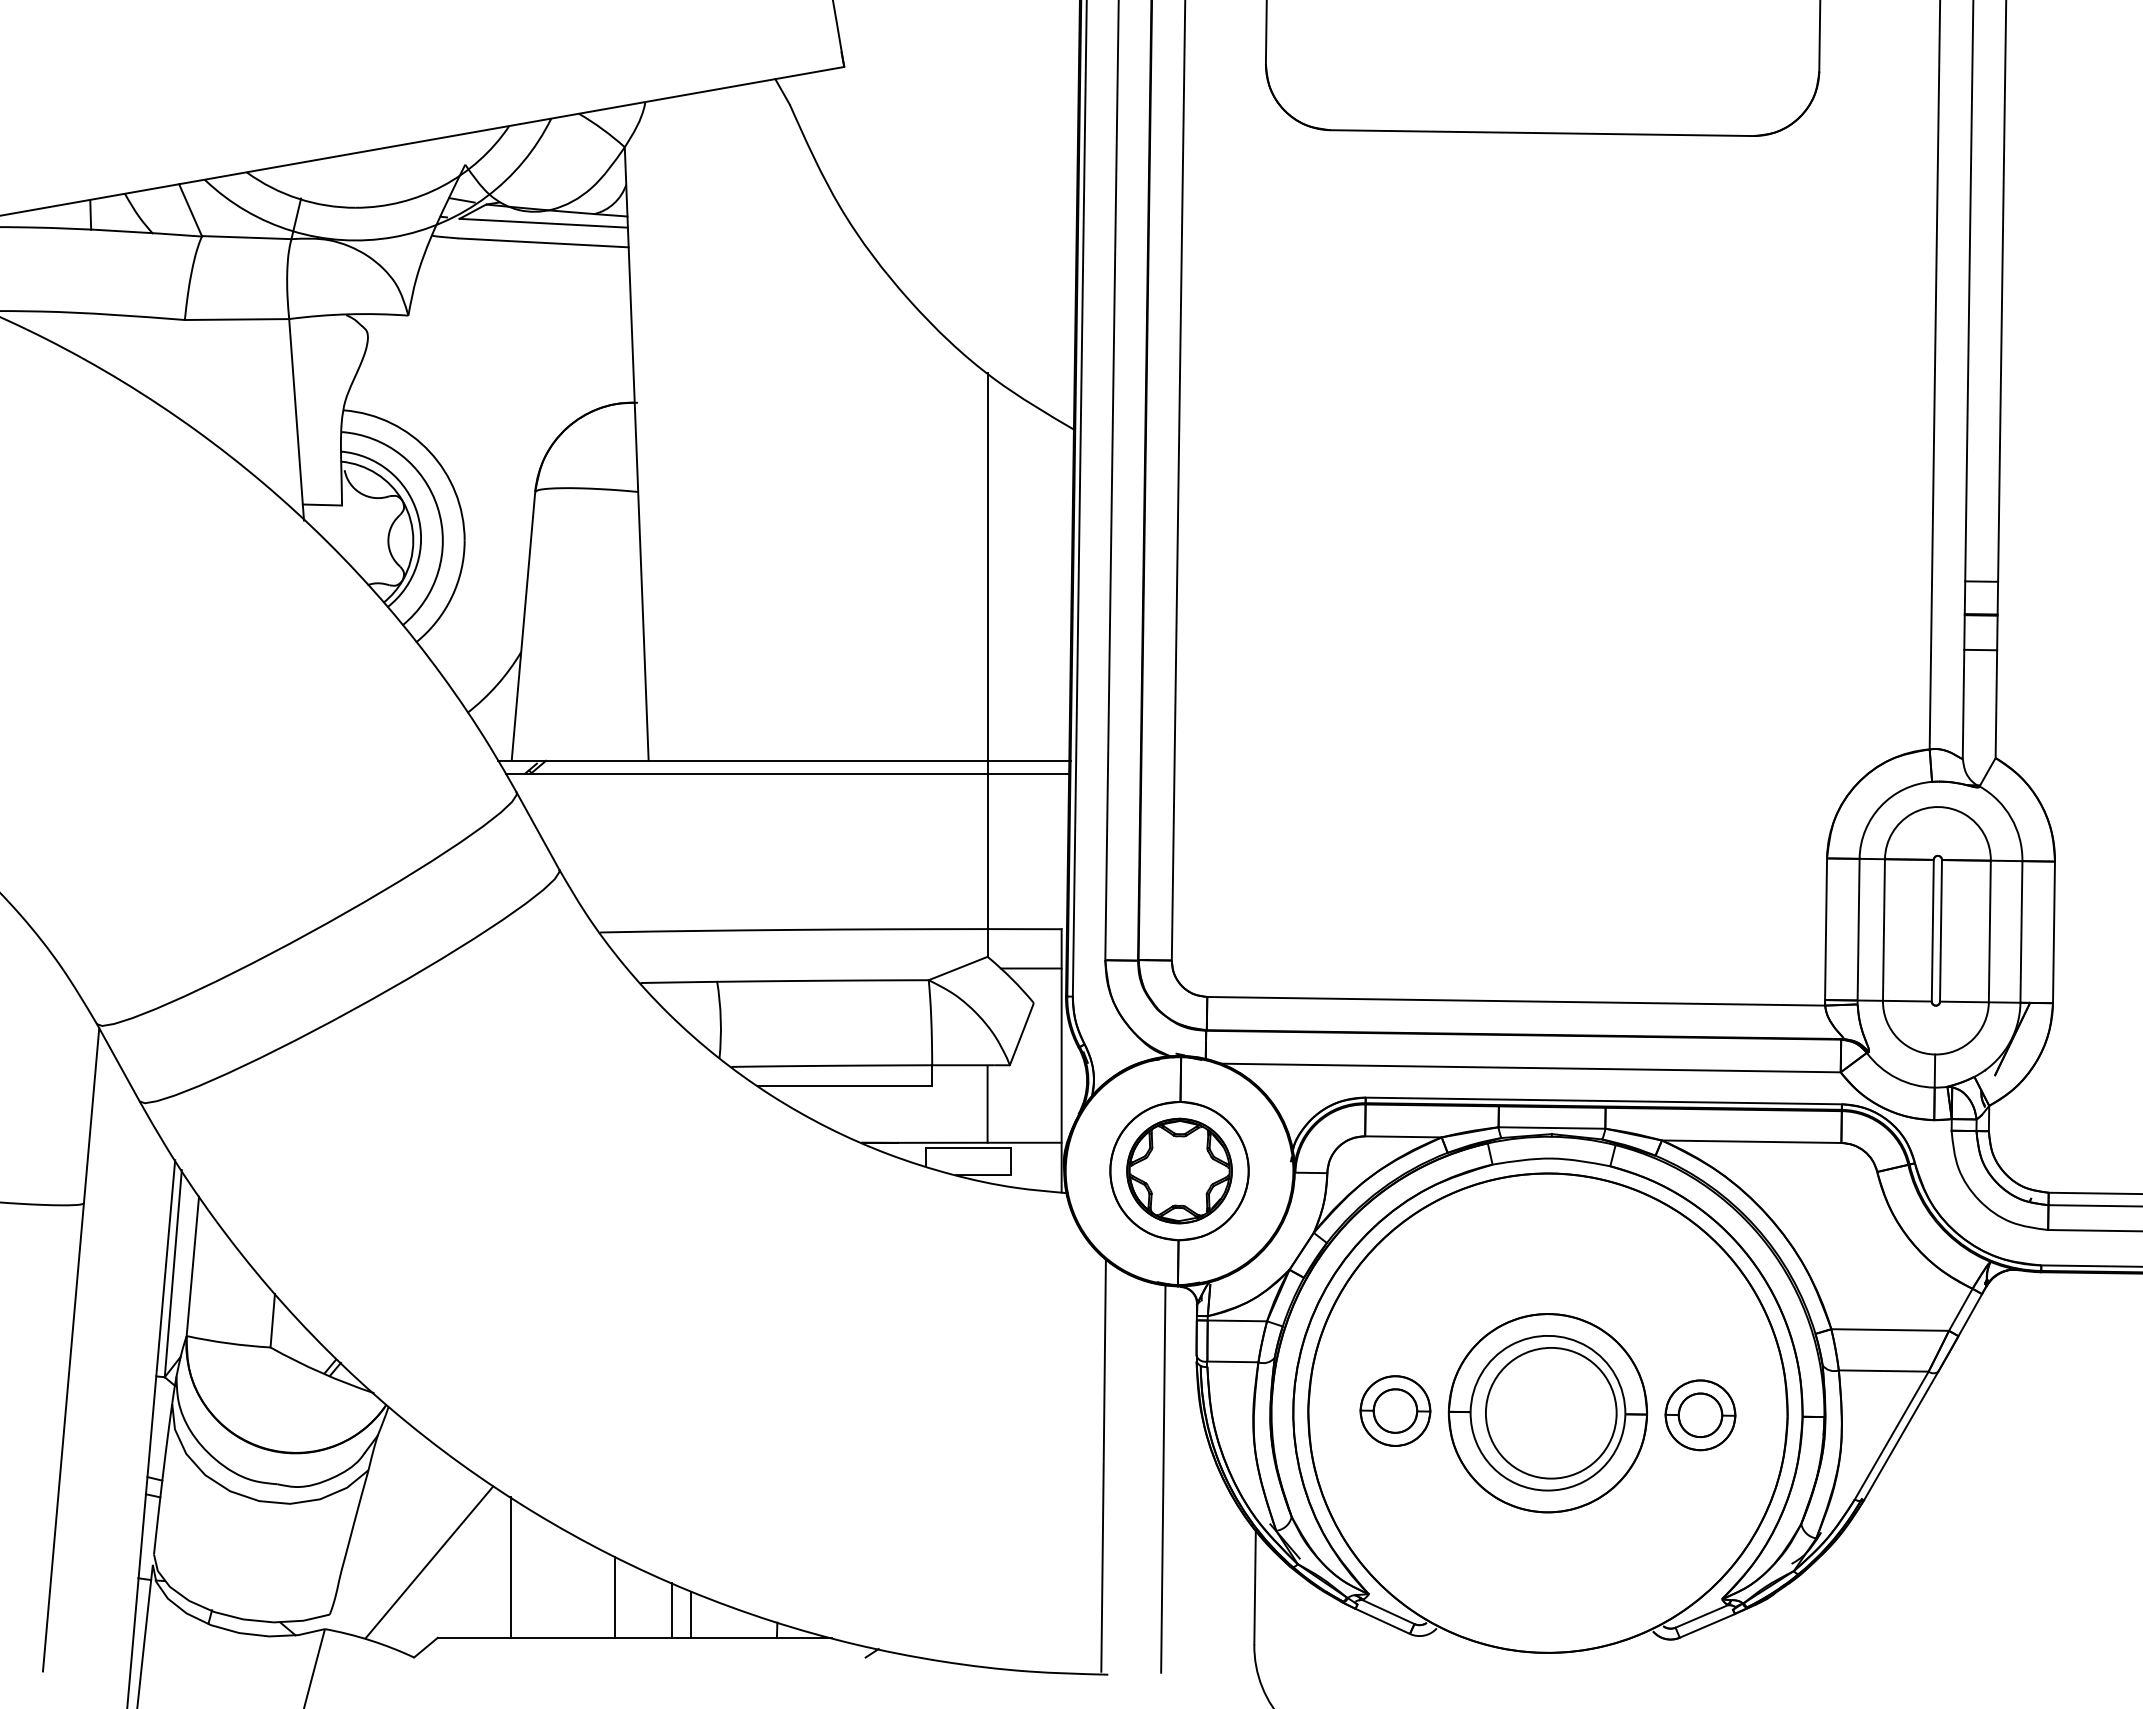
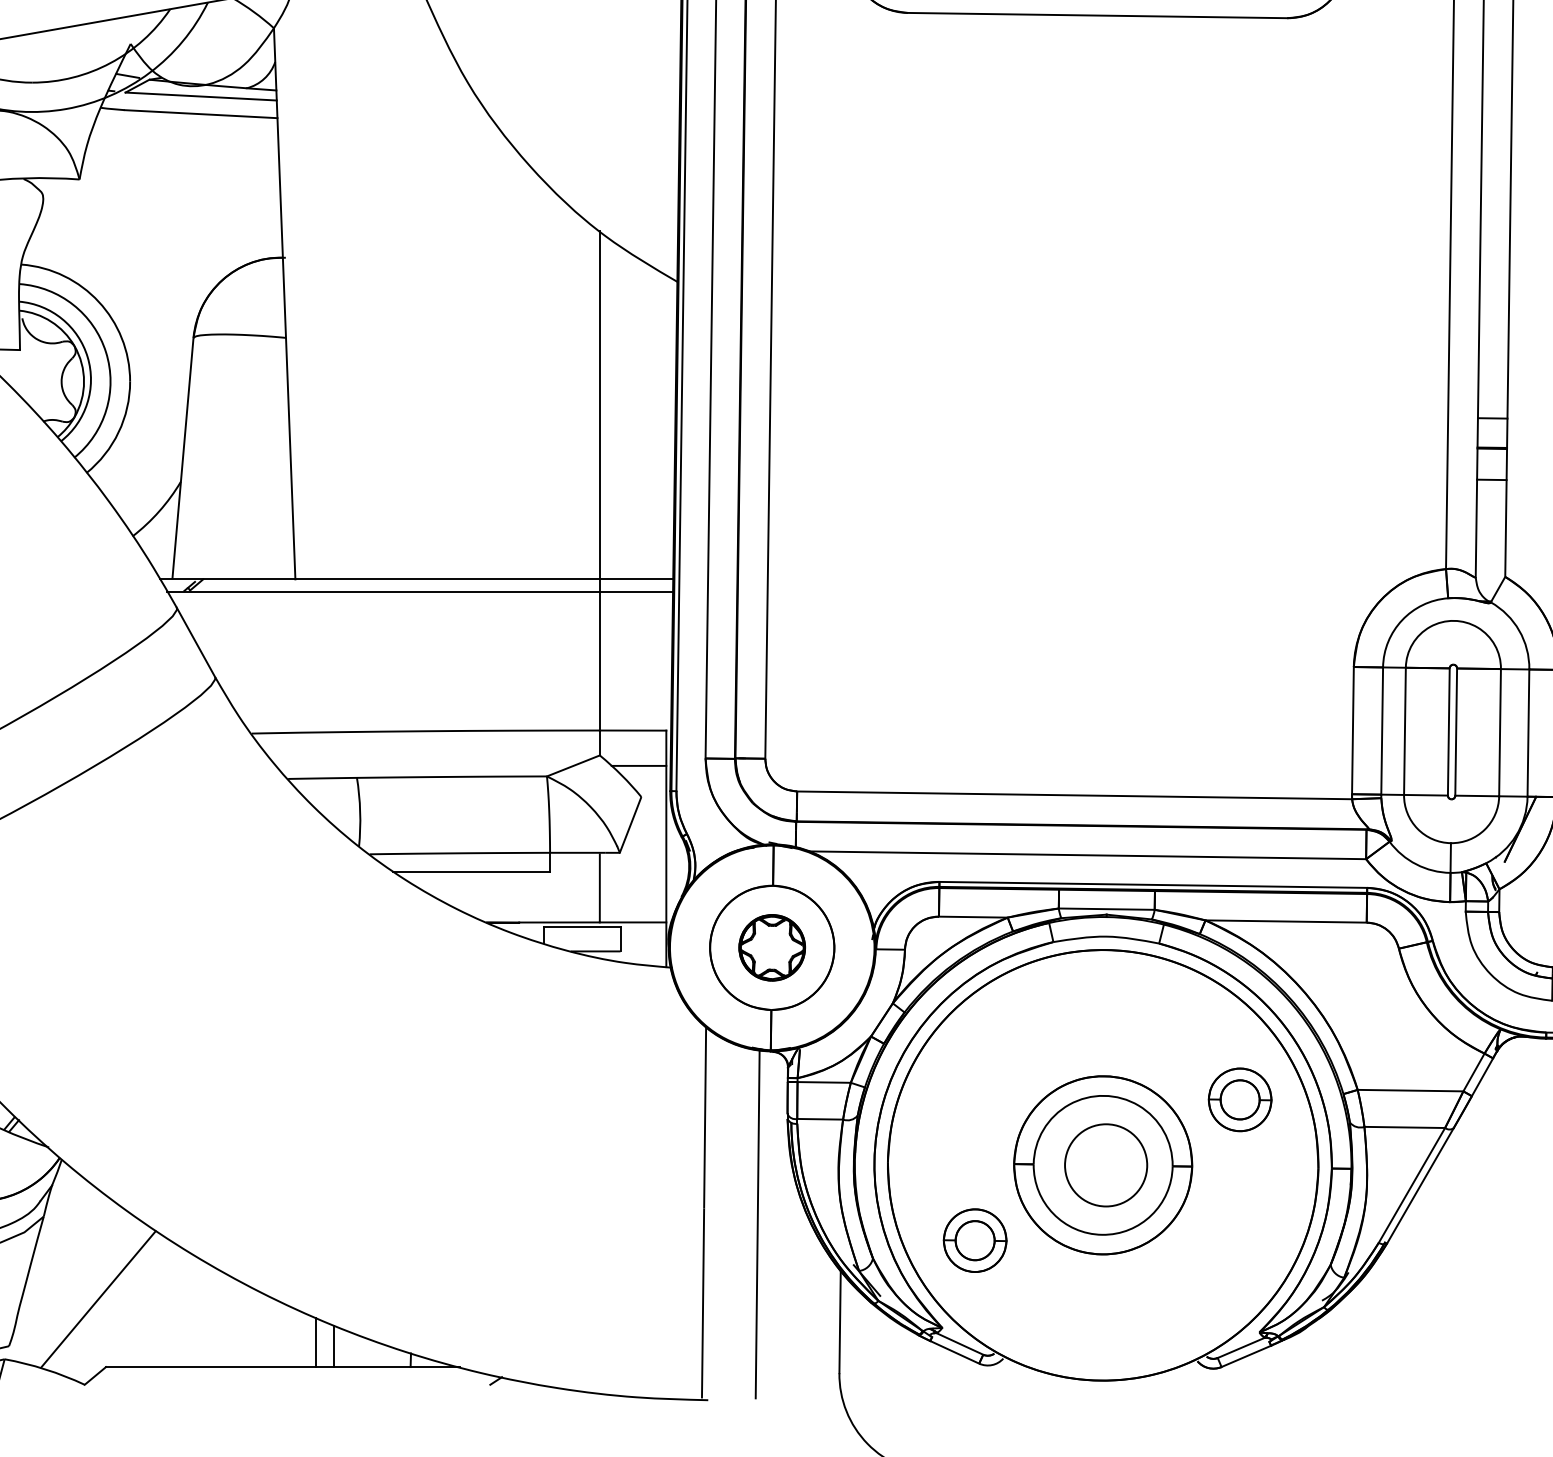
part: (1179, 1170) -> (772, 947), size x0.7
part: (1395, 1410) -> (975, 1240), moved
circle: (1550, 1412) -> (1105, 1164), size x0.7
part: (1700, 1415) -> (1240, 1100), moved
line: (511, 1567) -> (172, 1303), removed
line: (615, 1596) -> (265, 1329), removed

